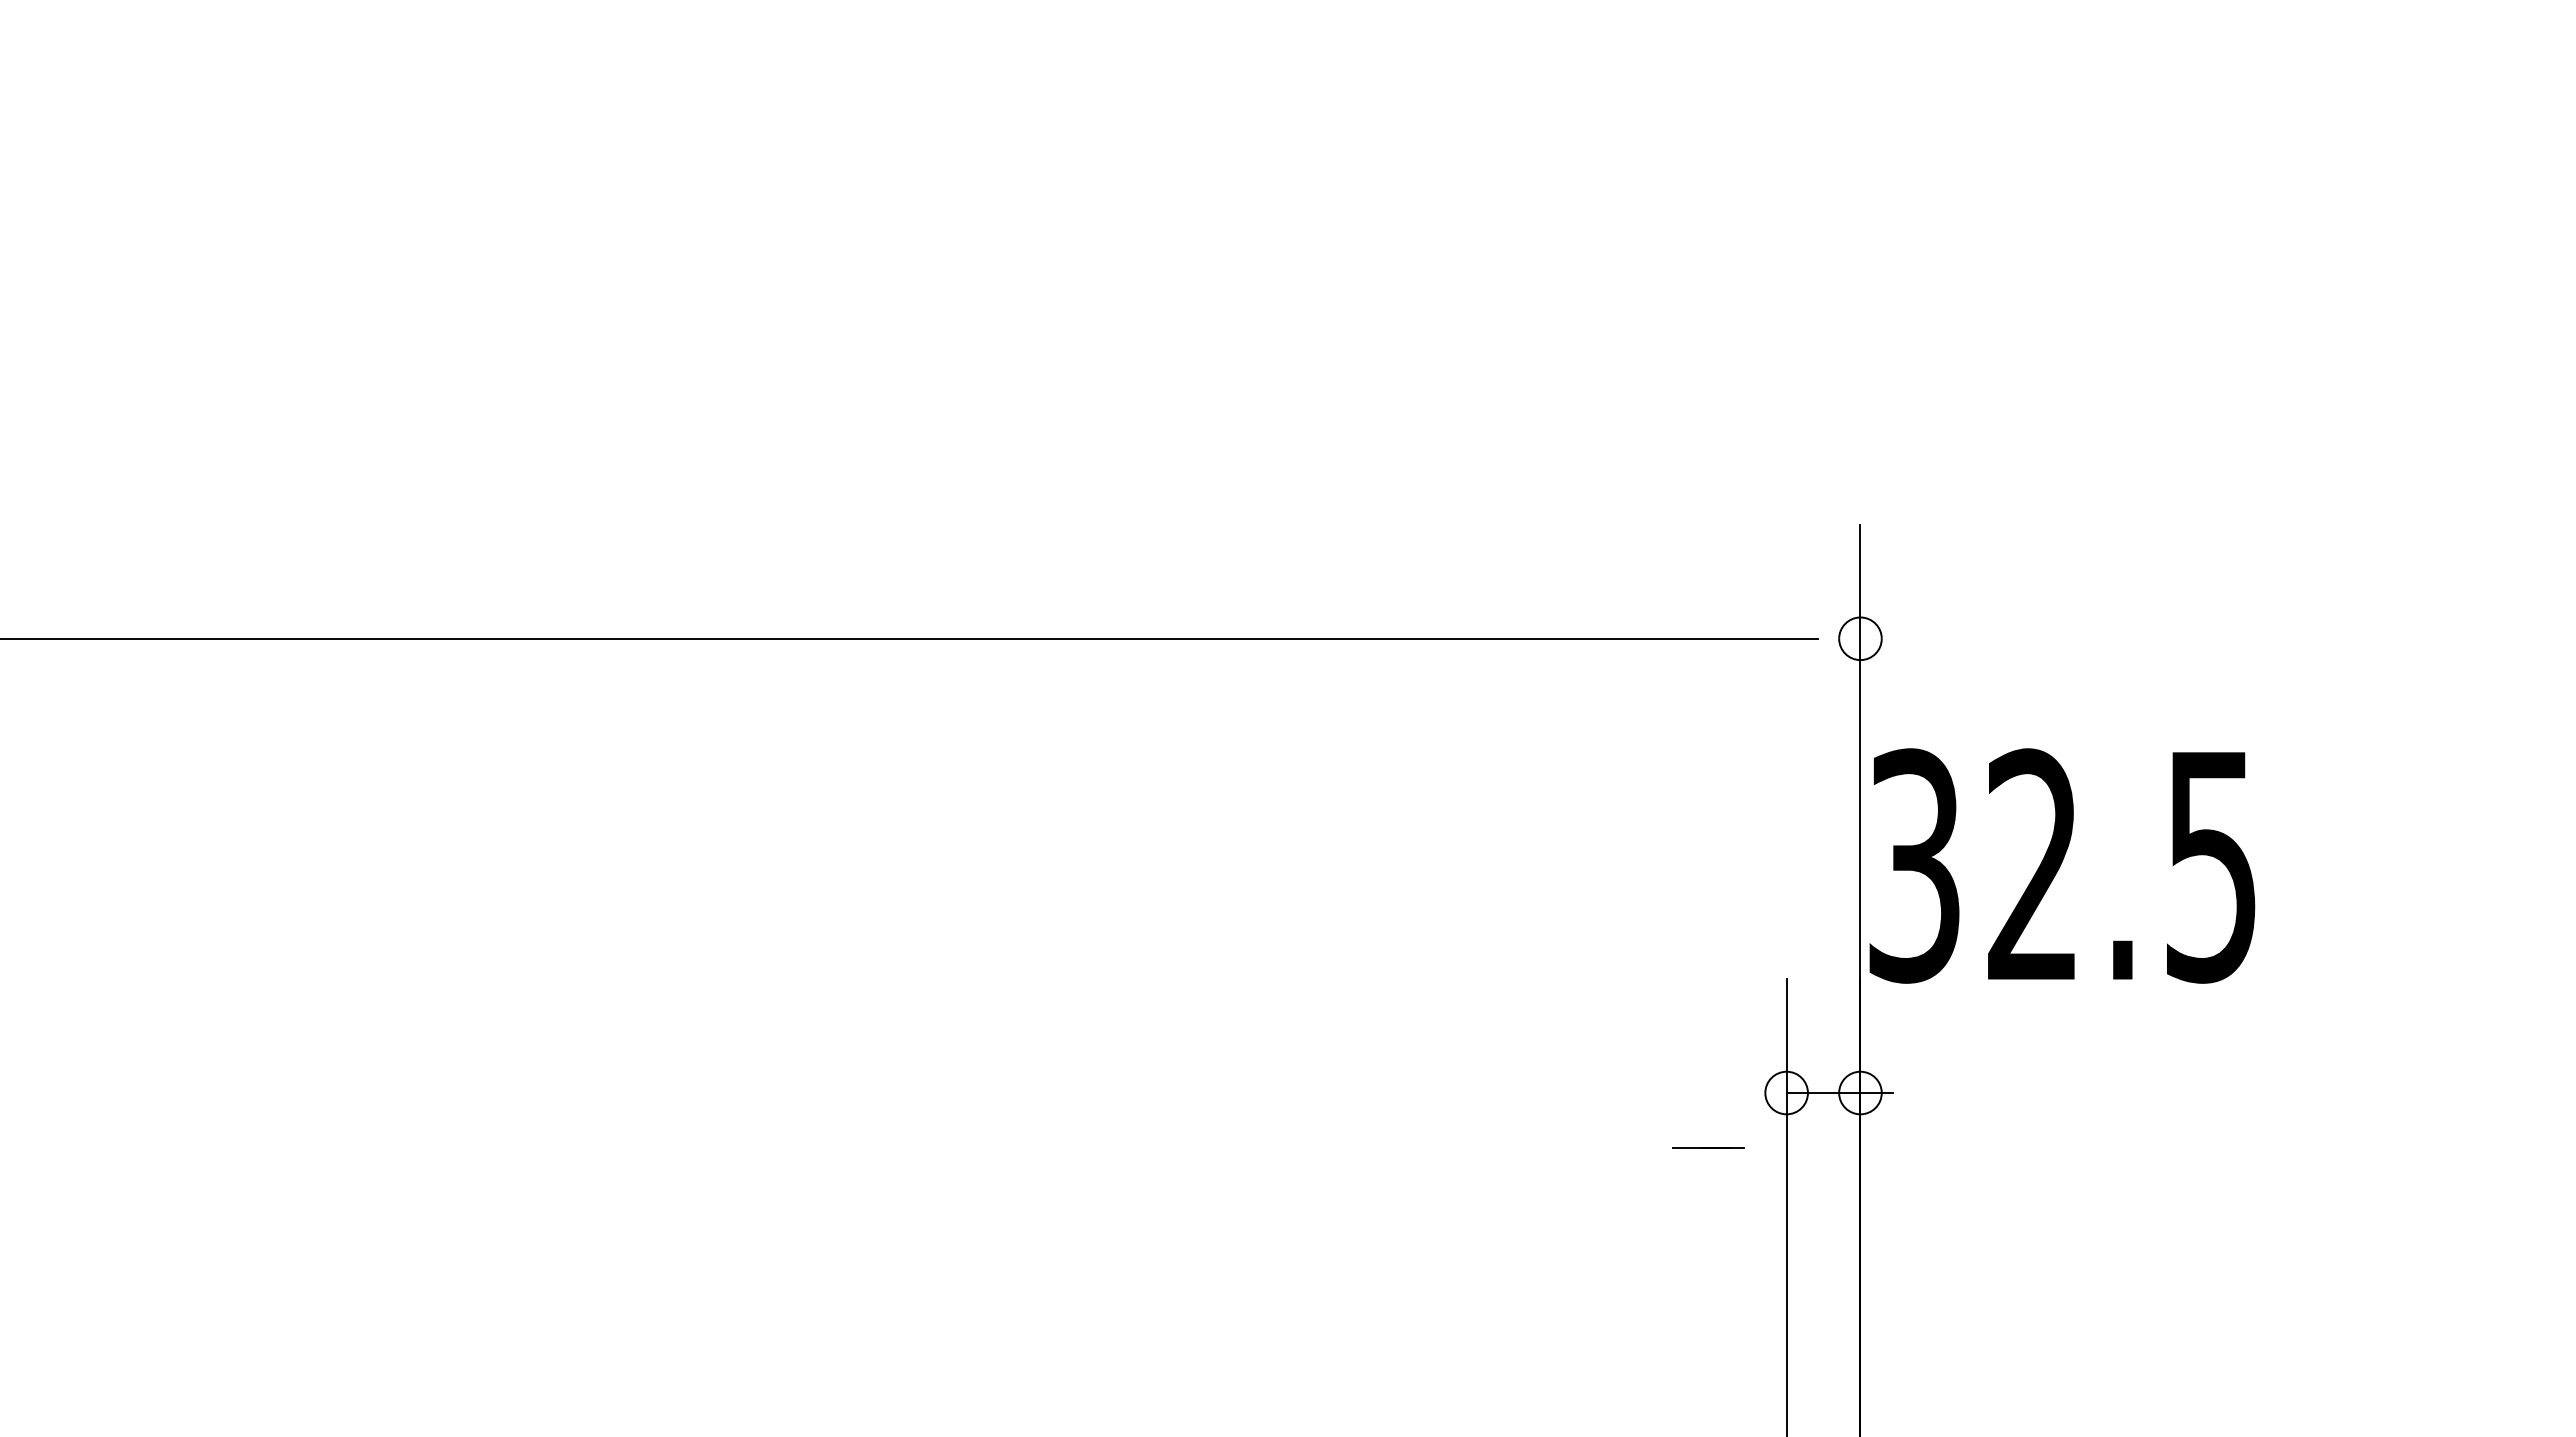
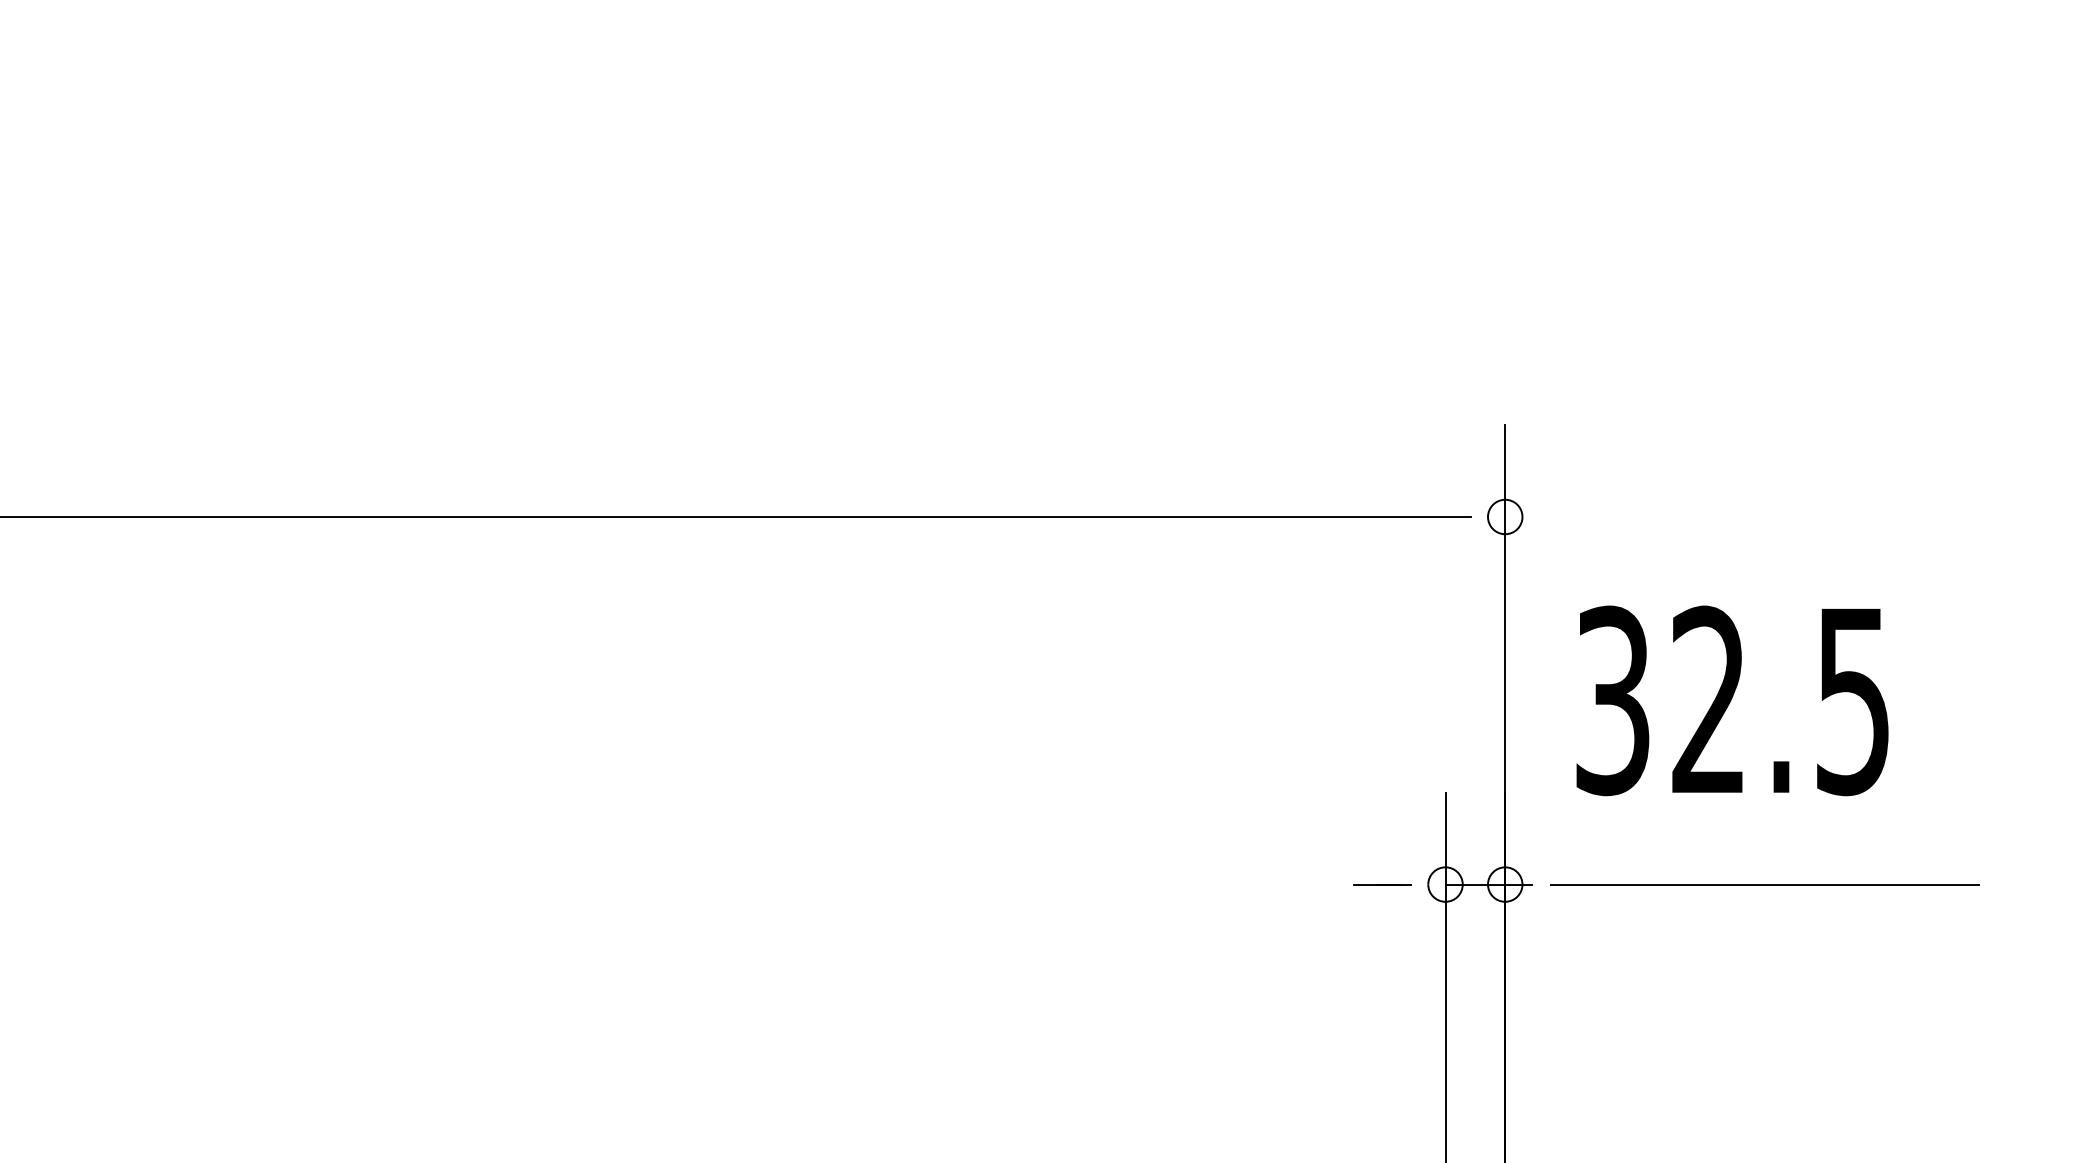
text: (2062, 865) -> (1732, 700), moved
line: (2181, 1093) -> (1765, 884), added
line: (1708, 1147) -> (1382, 884), moved

